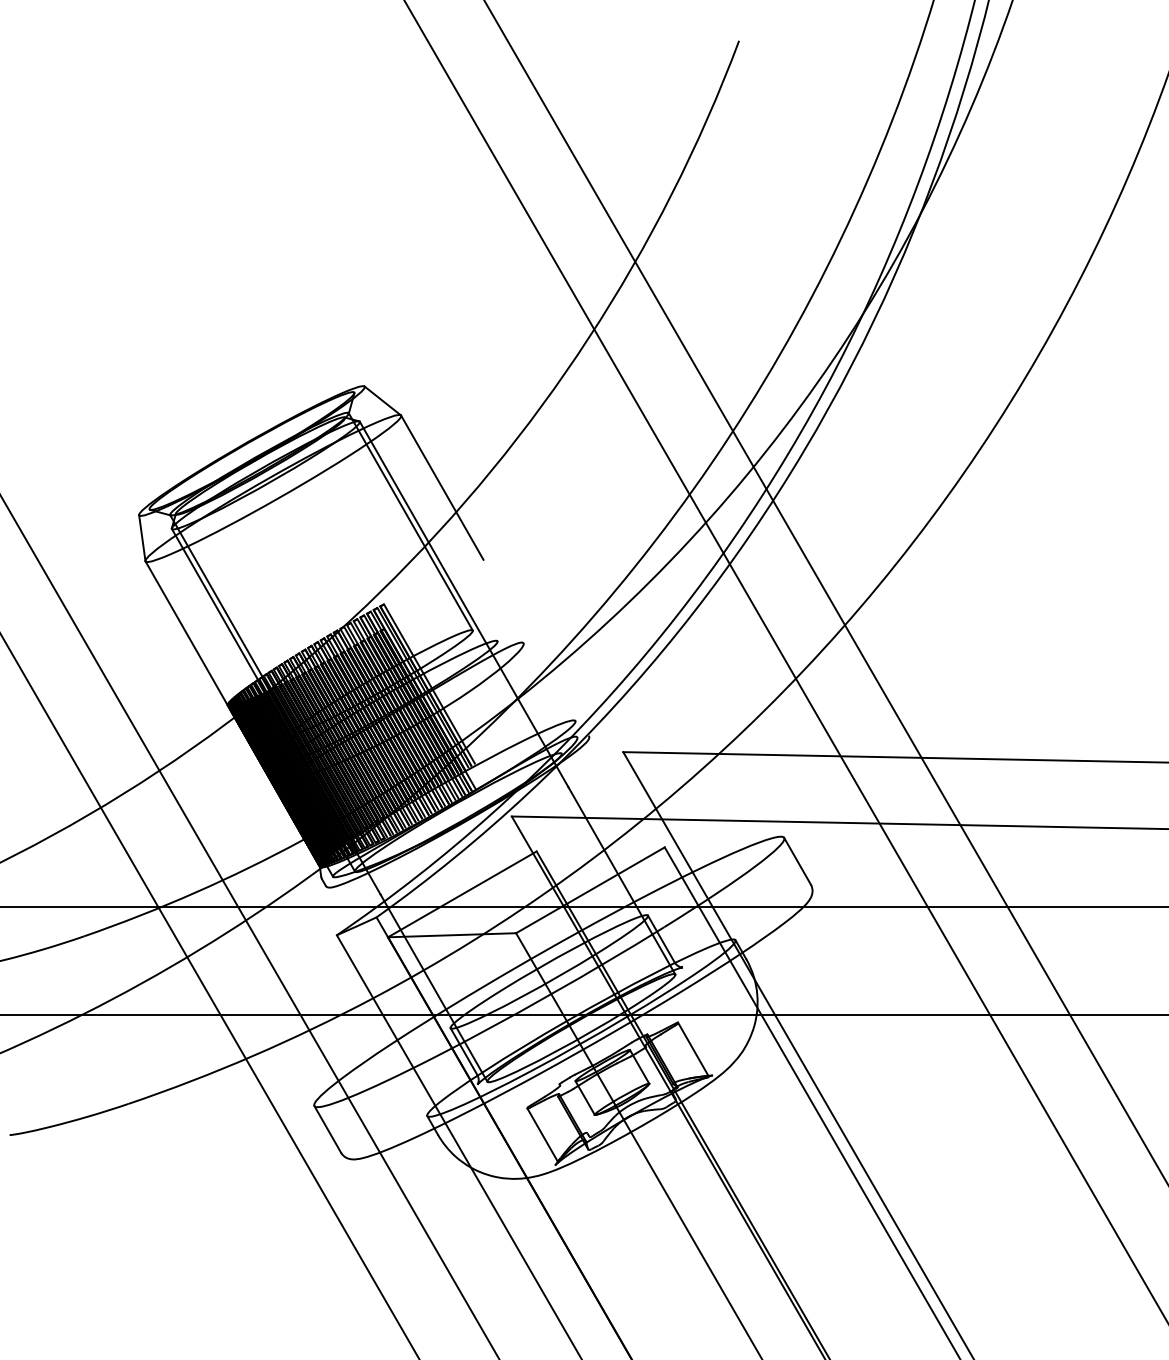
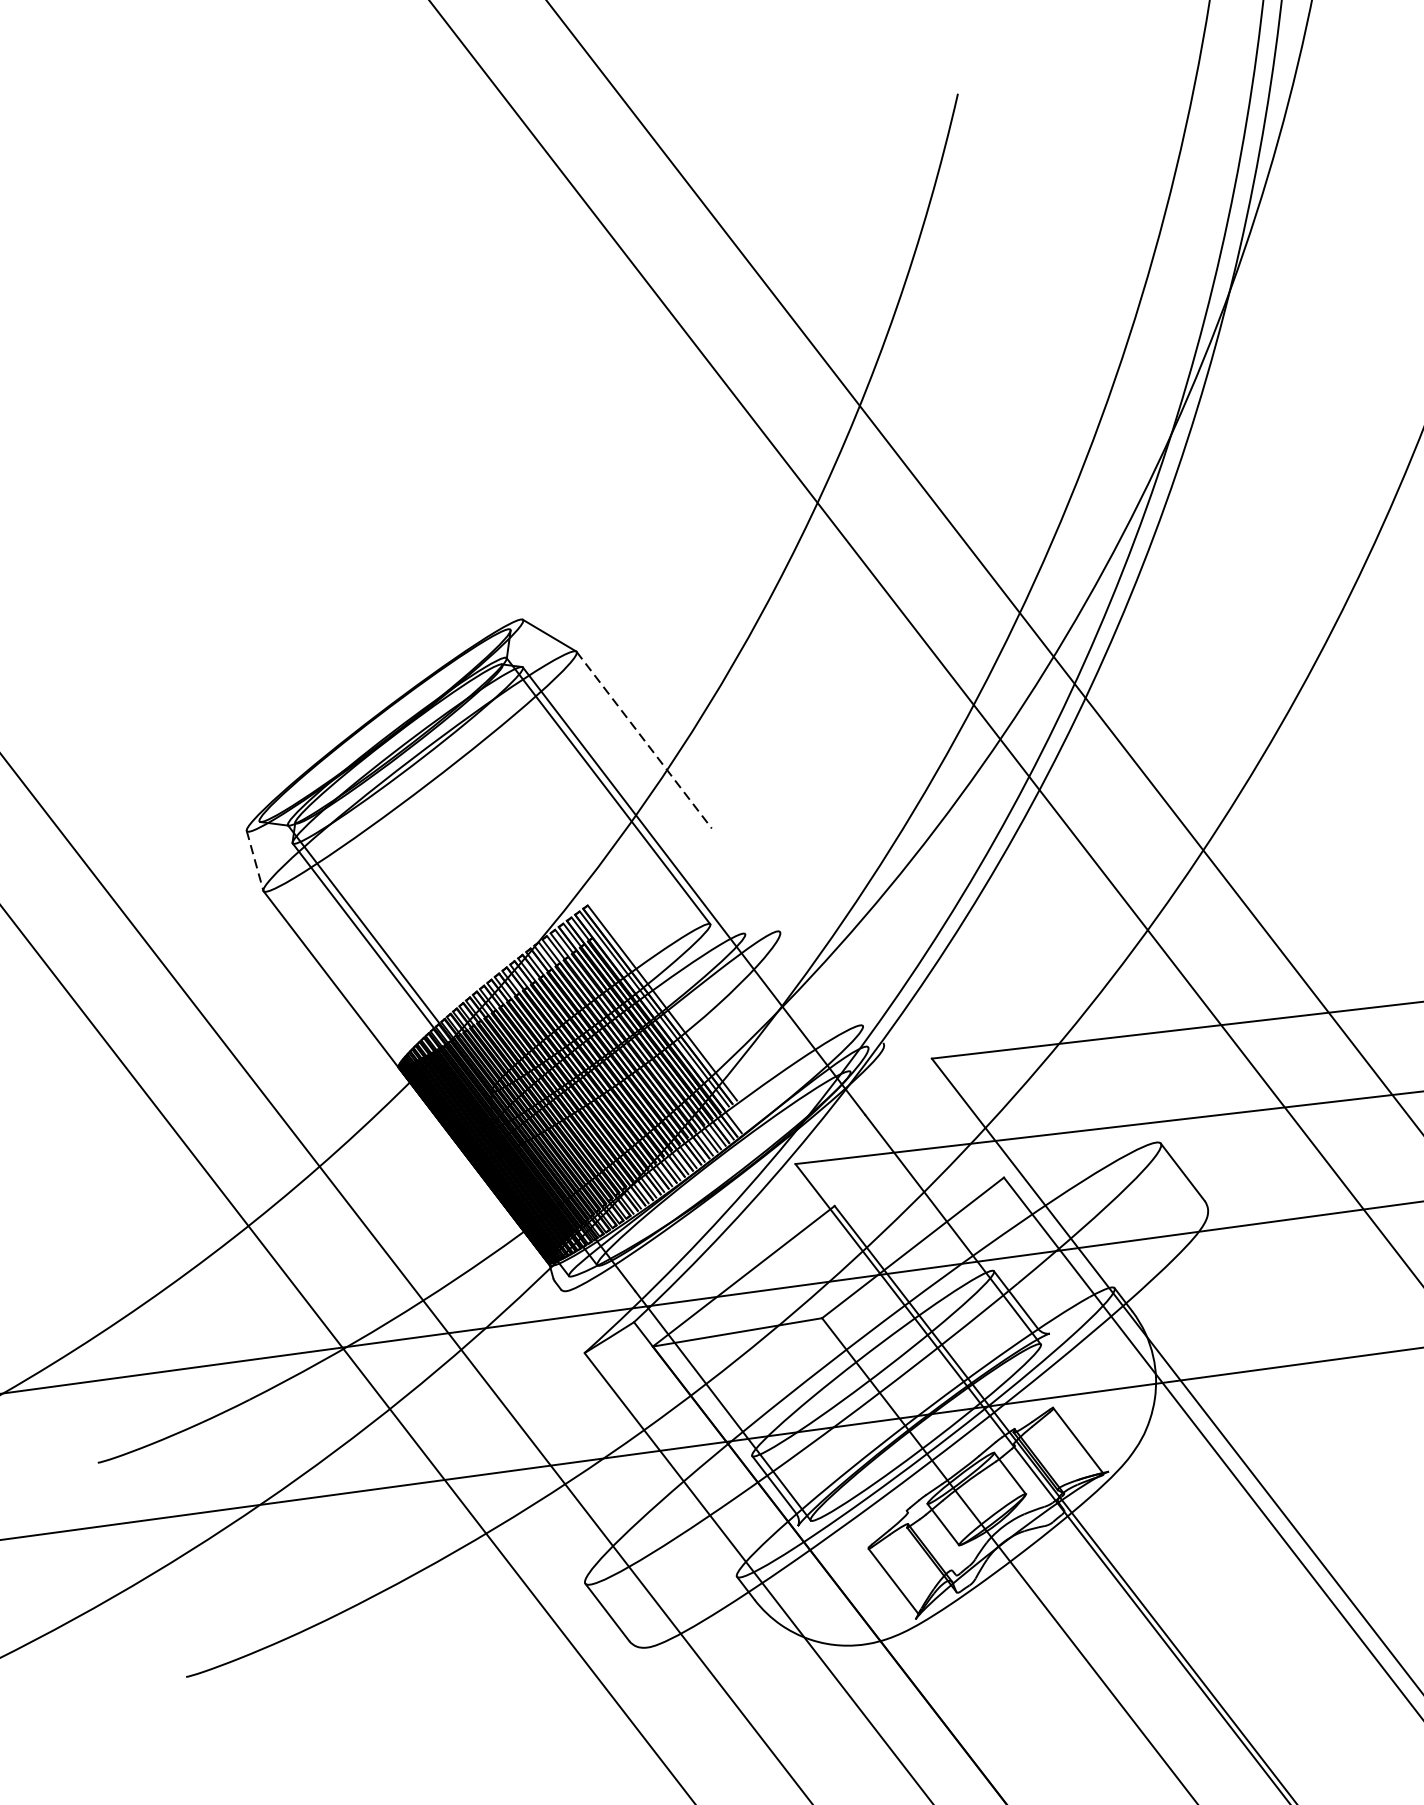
line: (442, 488) -> (644, 741), solid -> dashed
line: (142, 538) -> (255, 861), solid -> dashed

